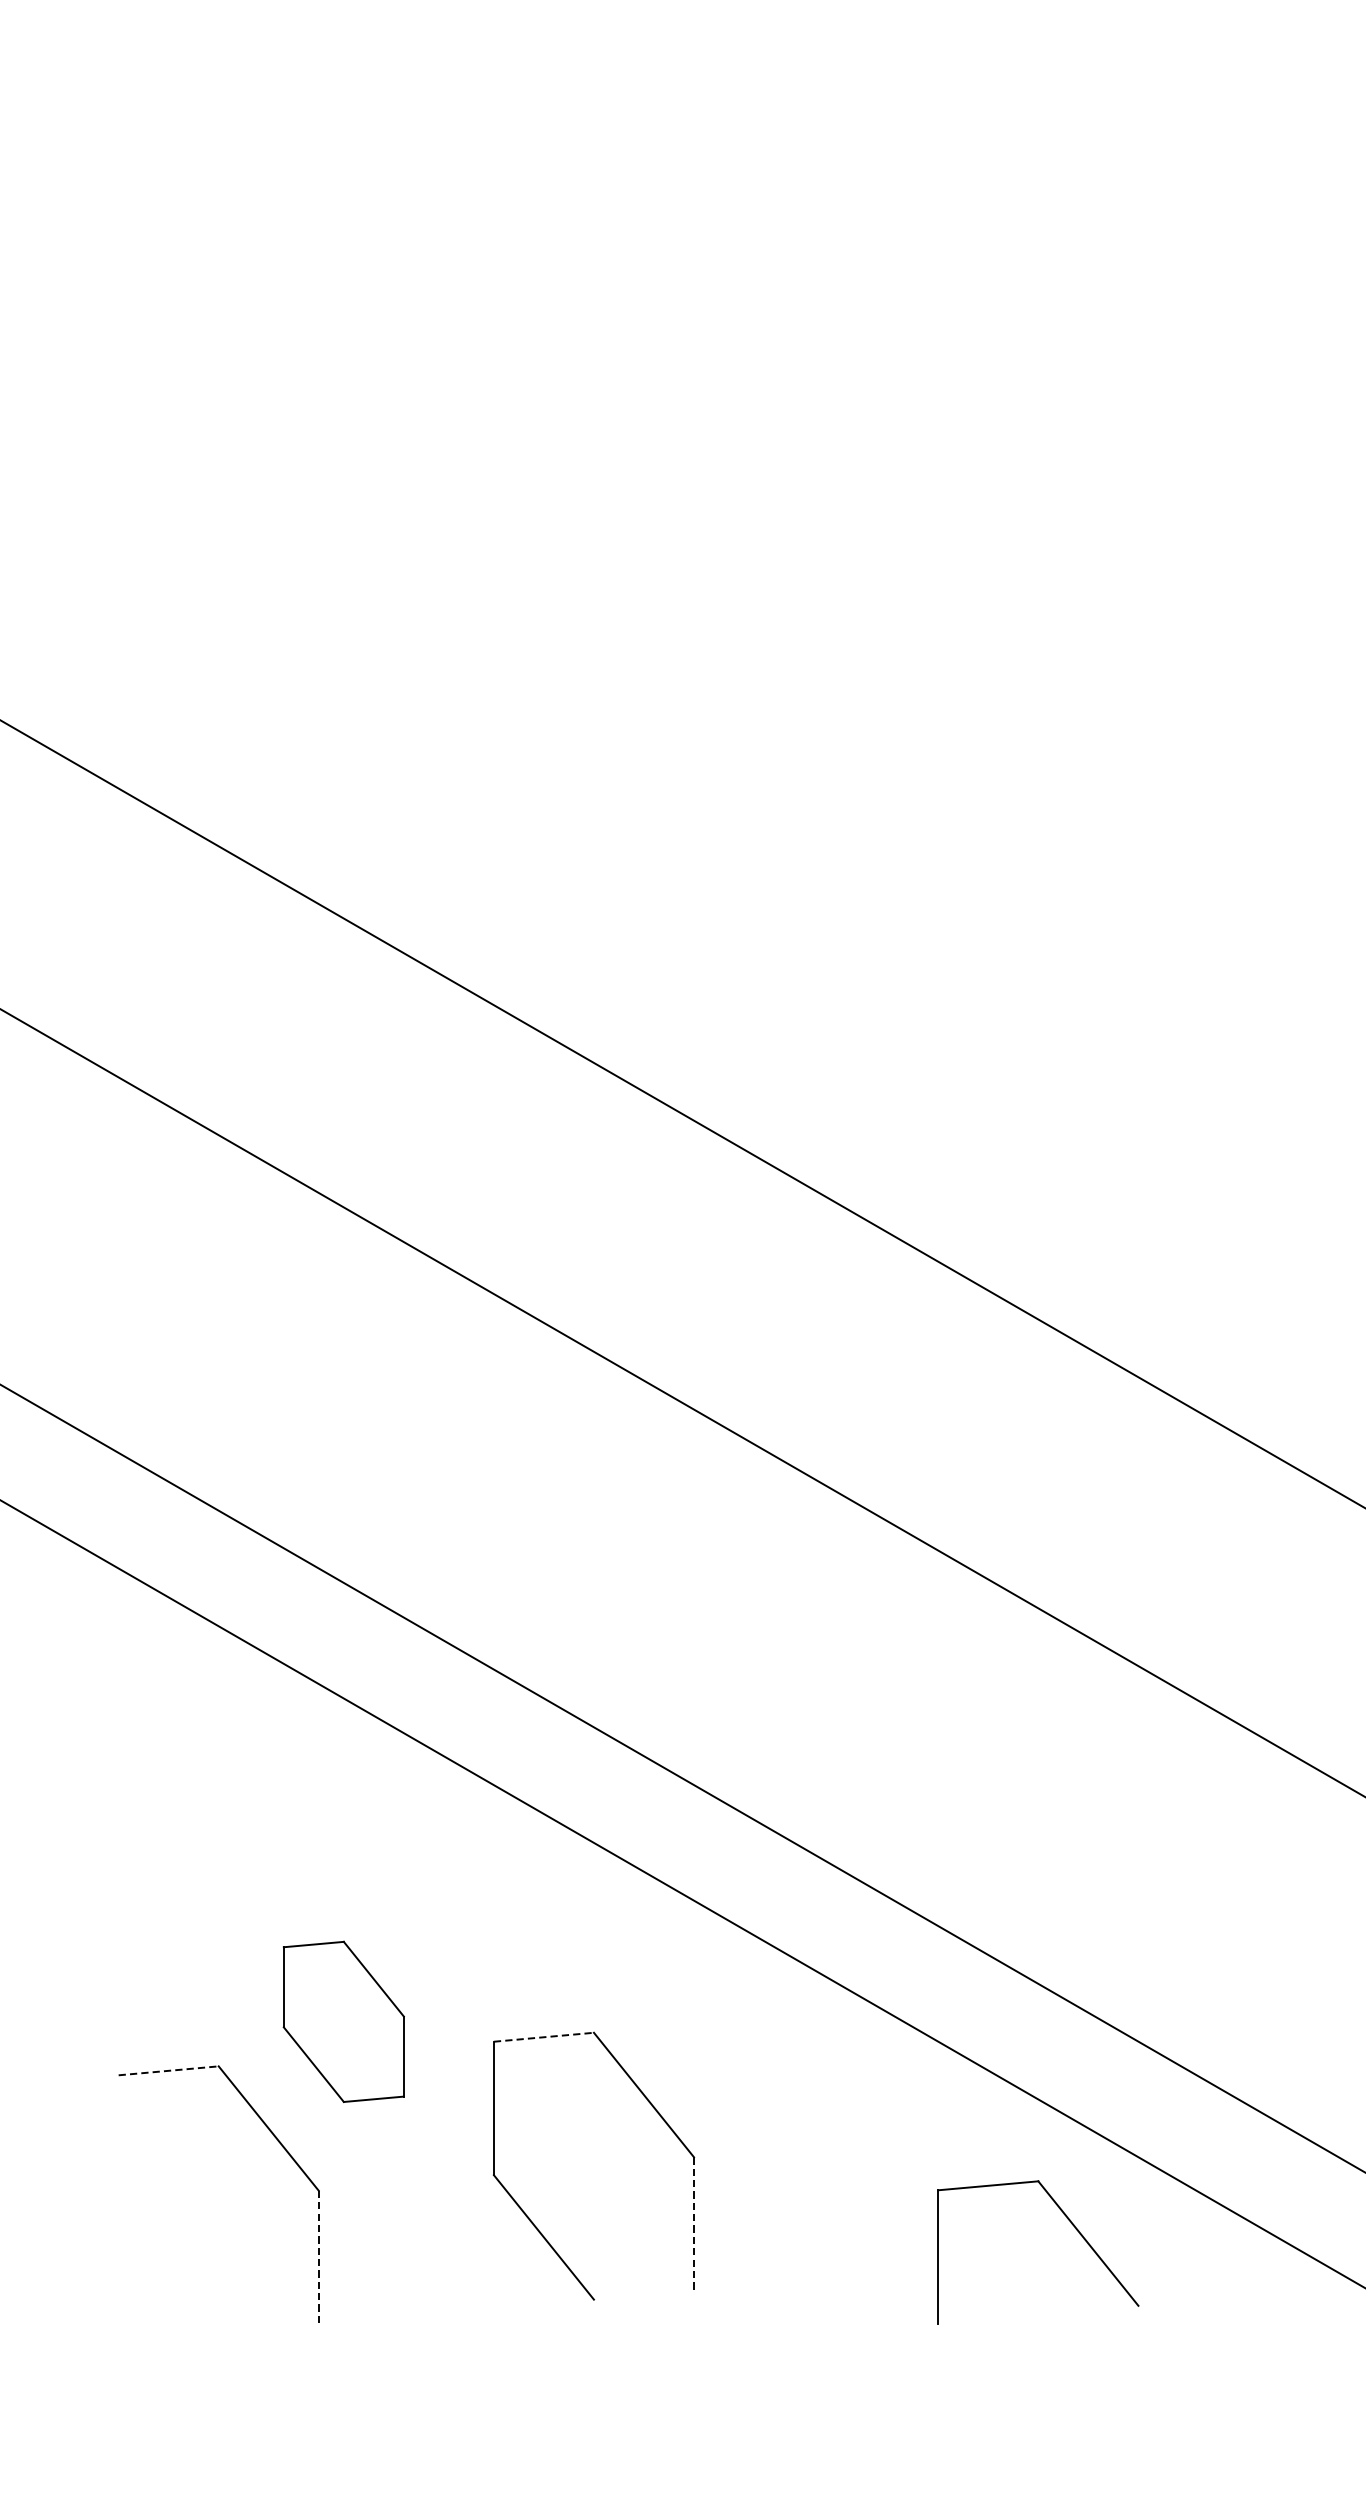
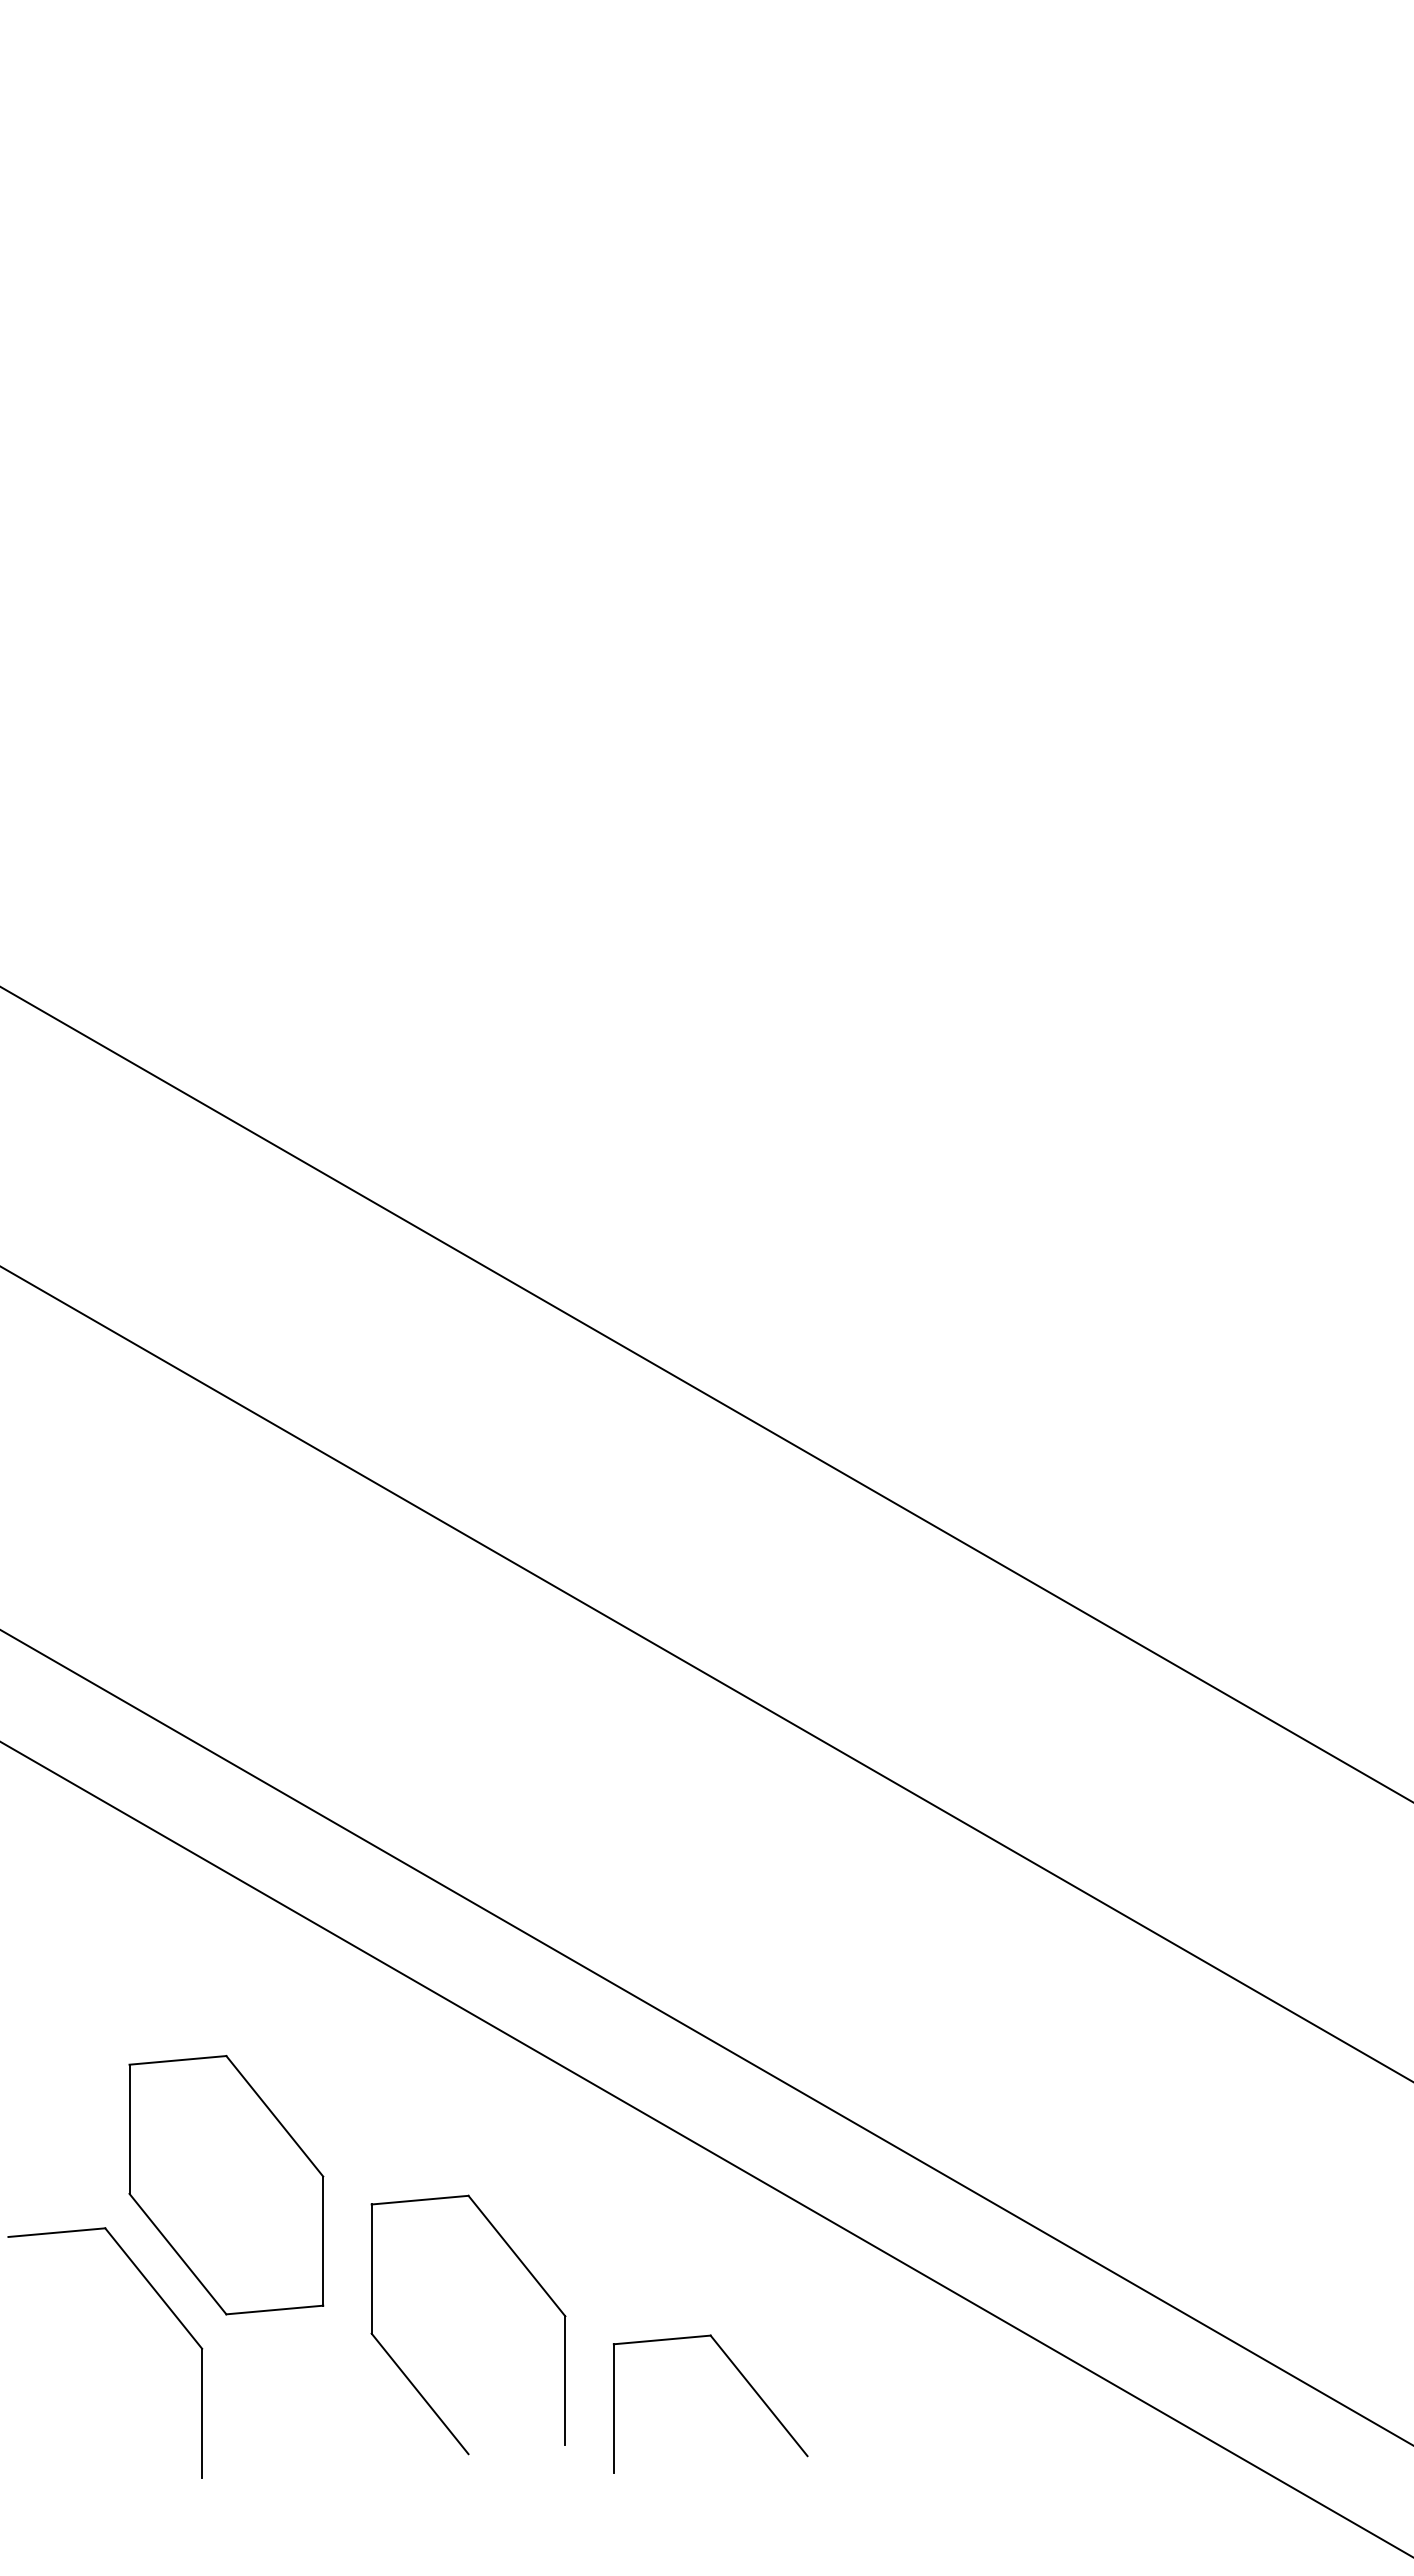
part: (343, 2022) -> (226, 2185), size x1.67
line: (544, 2037) -> (420, 2200), dashed -> solid
line: (168, 2070) -> (56, 2232), dashed -> solid
line: (694, 2223) -> (565, 2380), dashed -> solid
part: (1072, 2225) -> (743, 2378), moved
line: (319, 2257) -> (202, 2413), dashed -> solid

